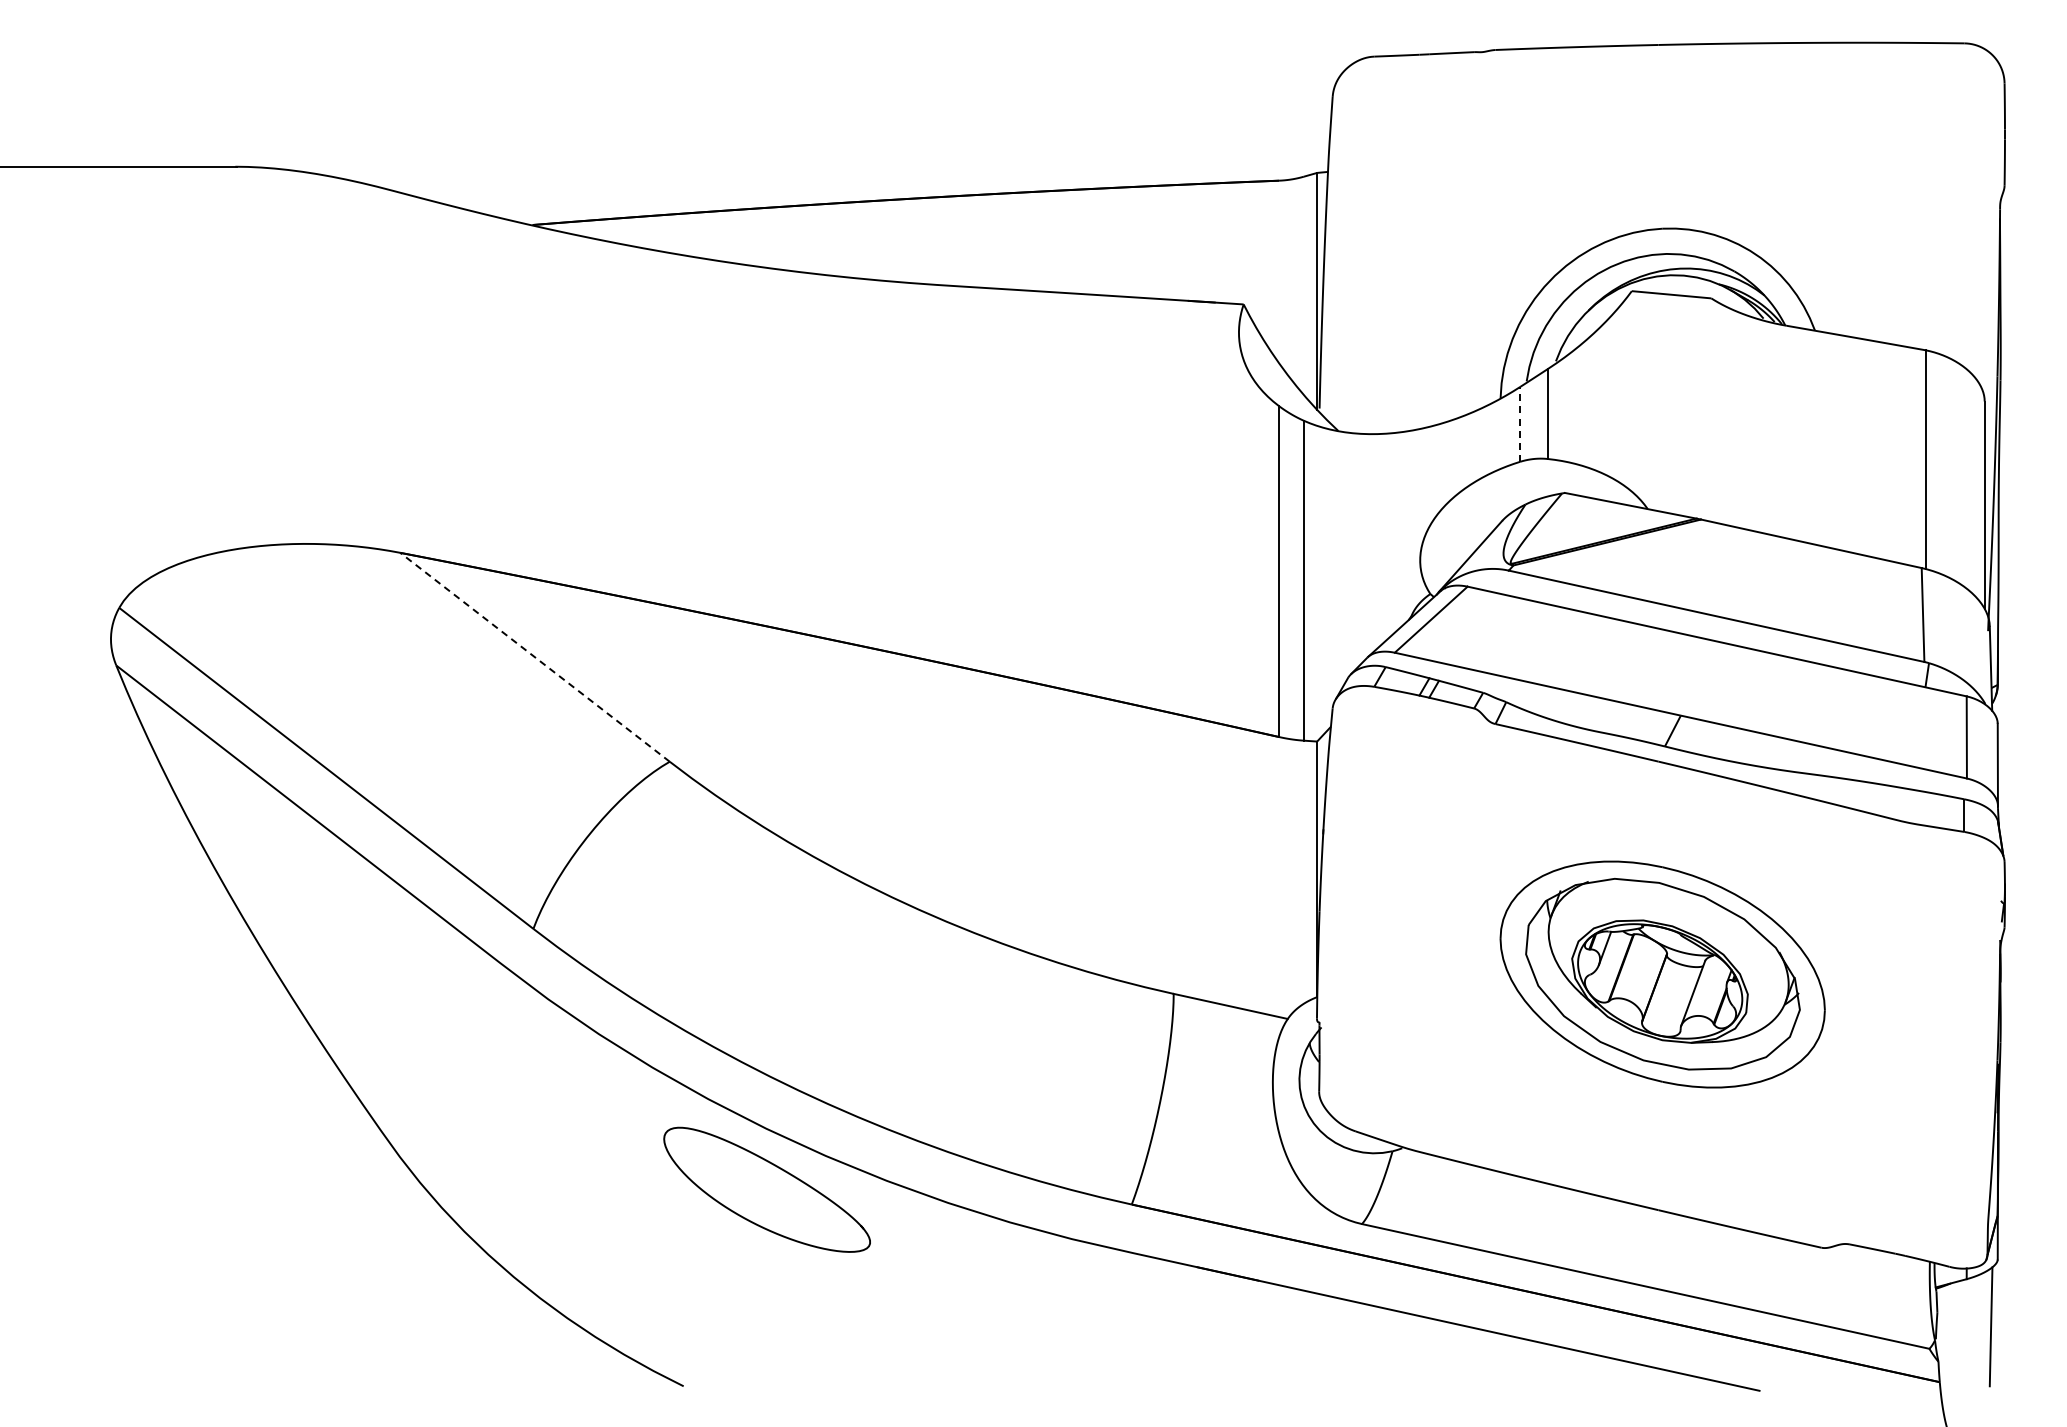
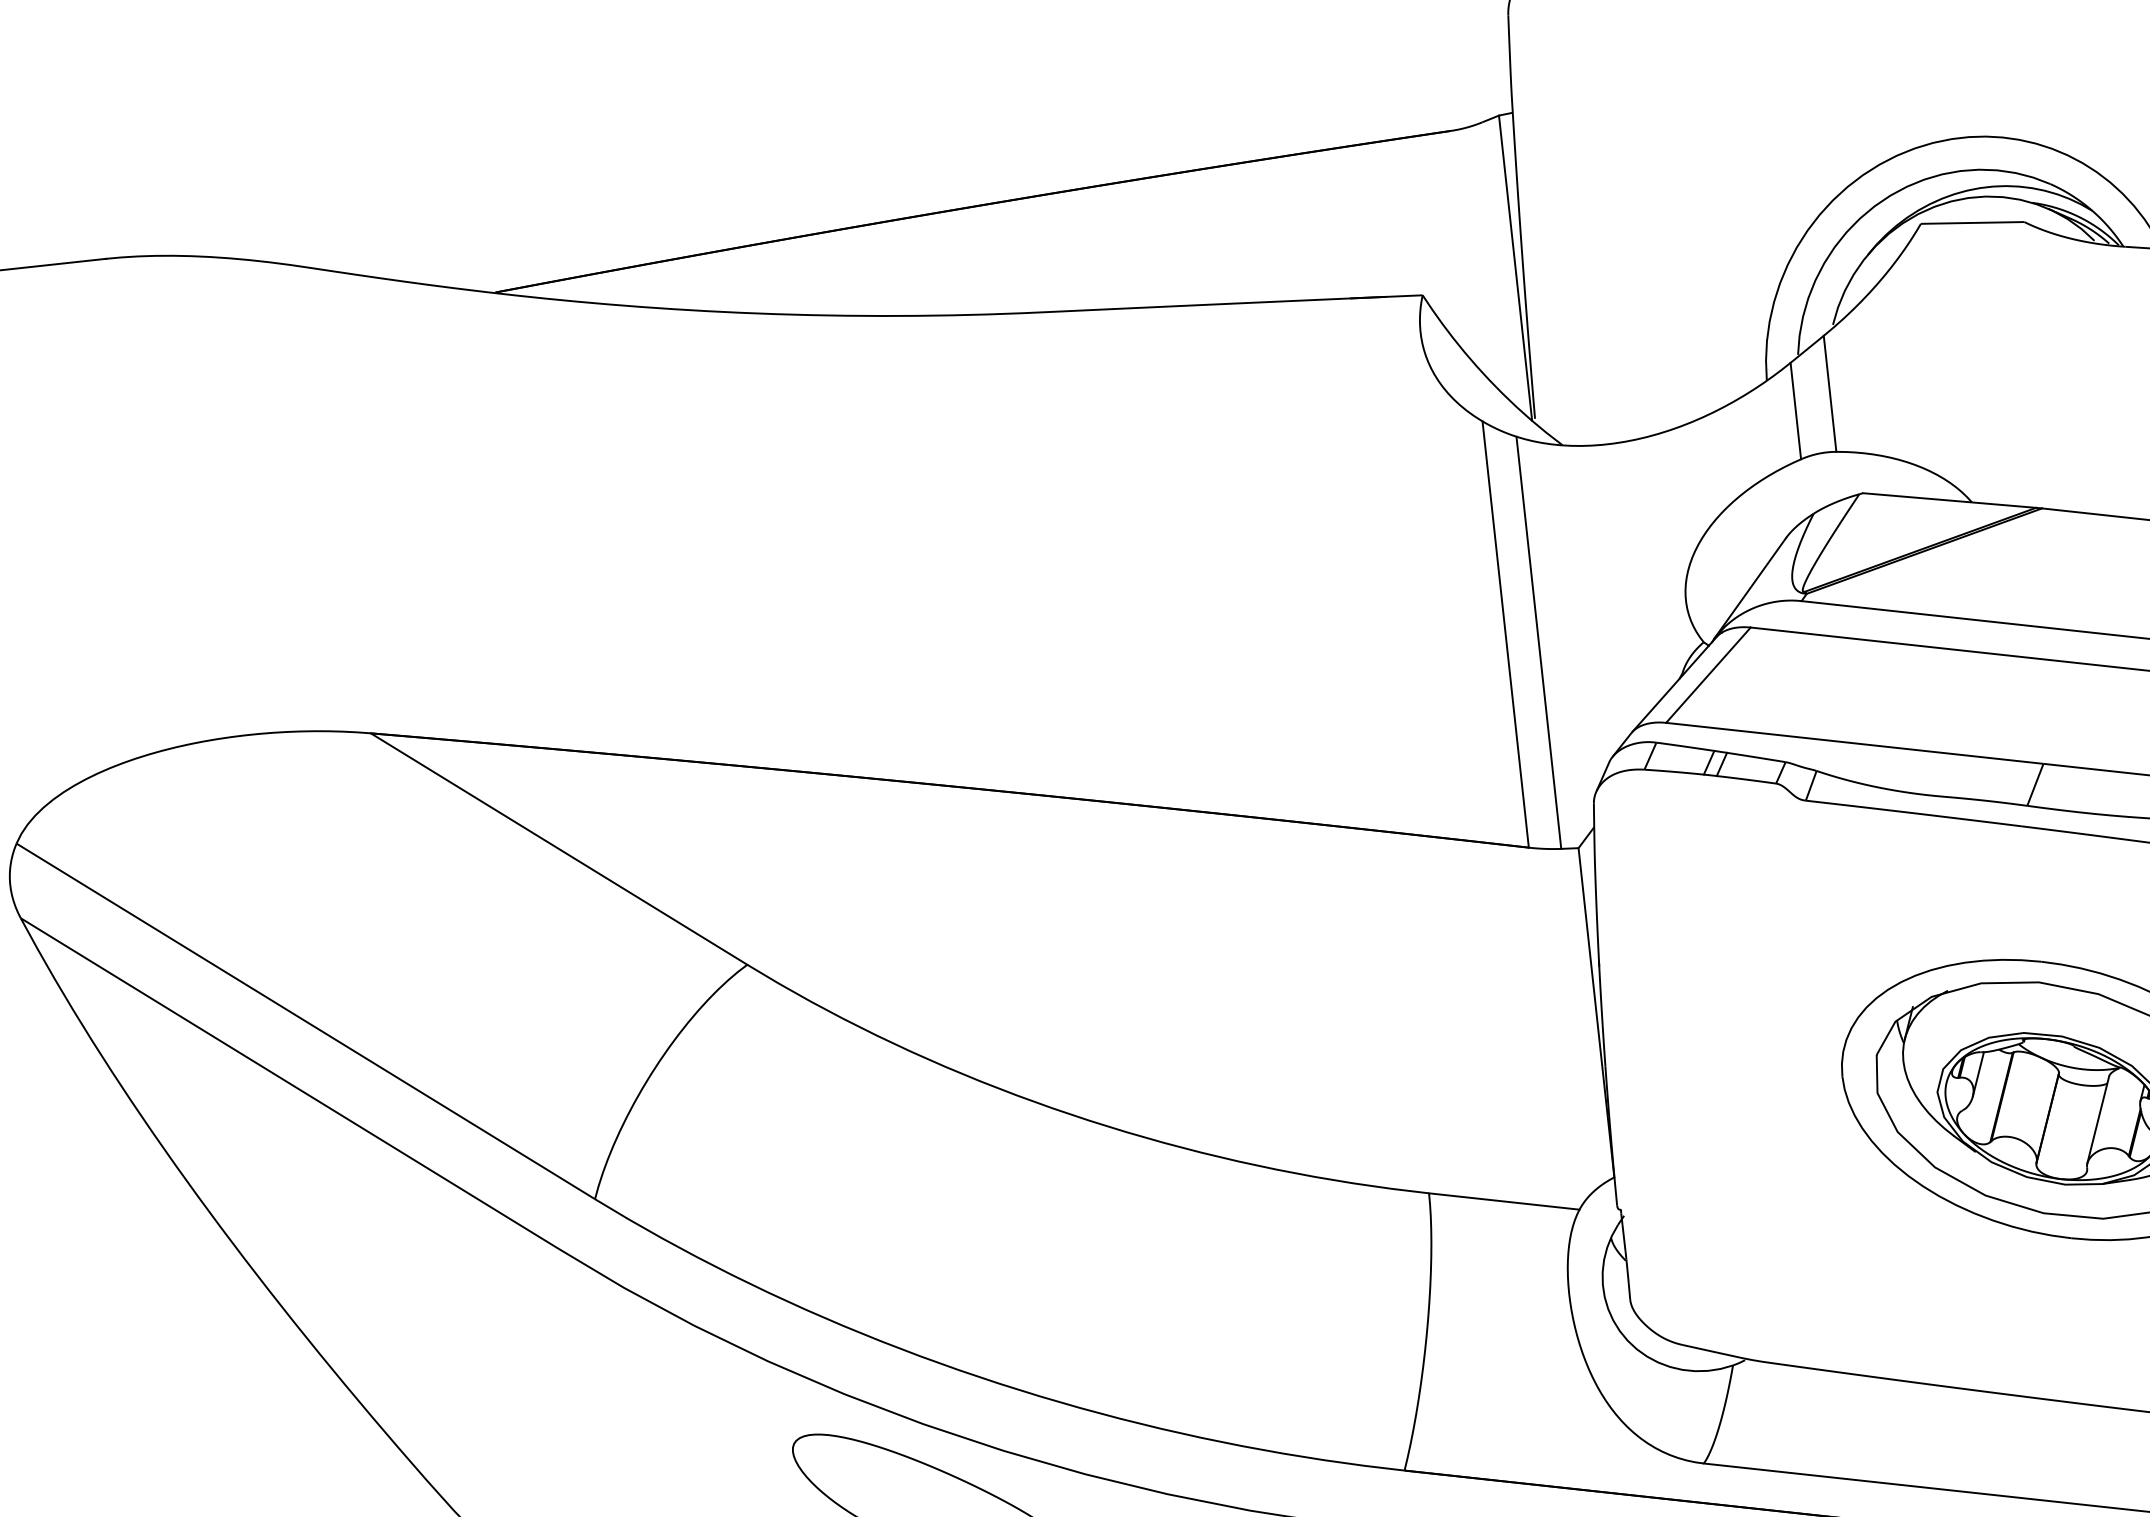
line: (1520, 423) -> (1795, 409), dashed -> solid
line: (535, 657) -> (559, 849), dashed -> solid

